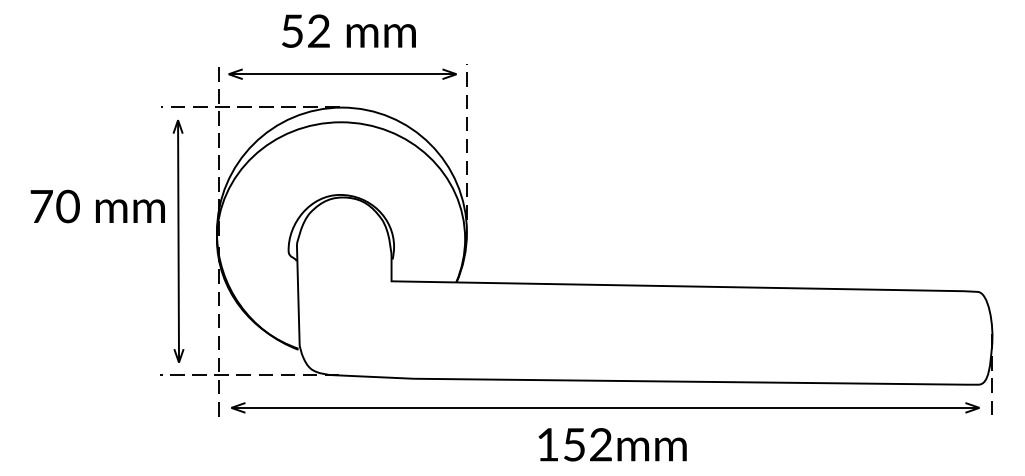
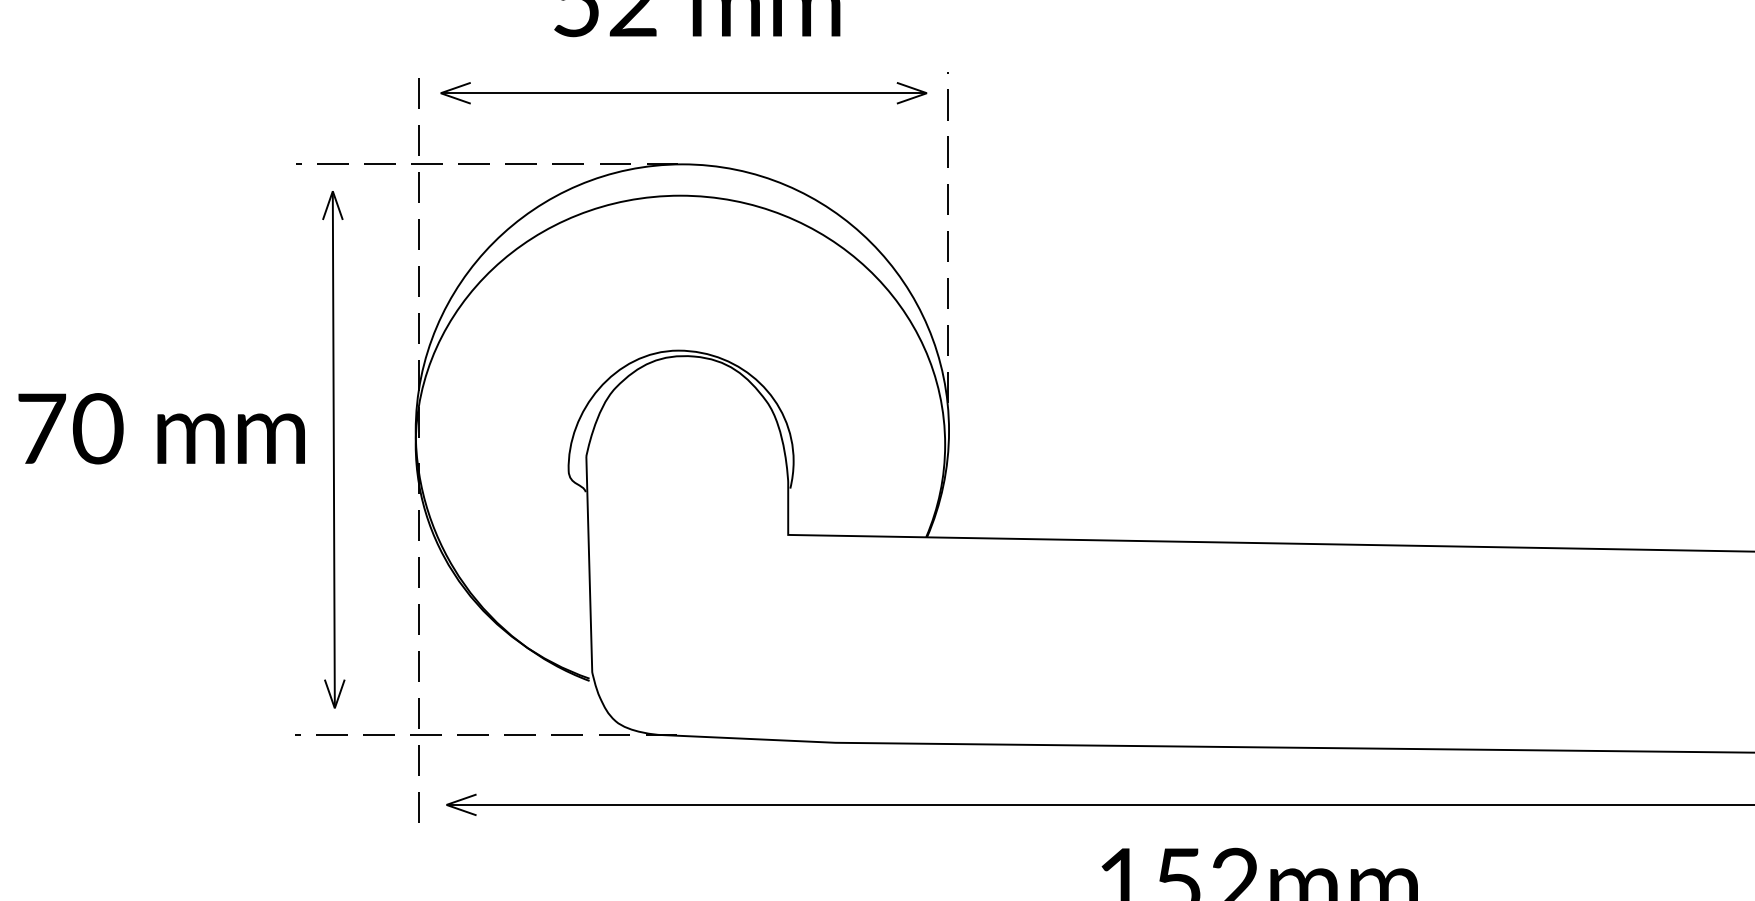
part: (97, 206) -> (160, 428), moved

